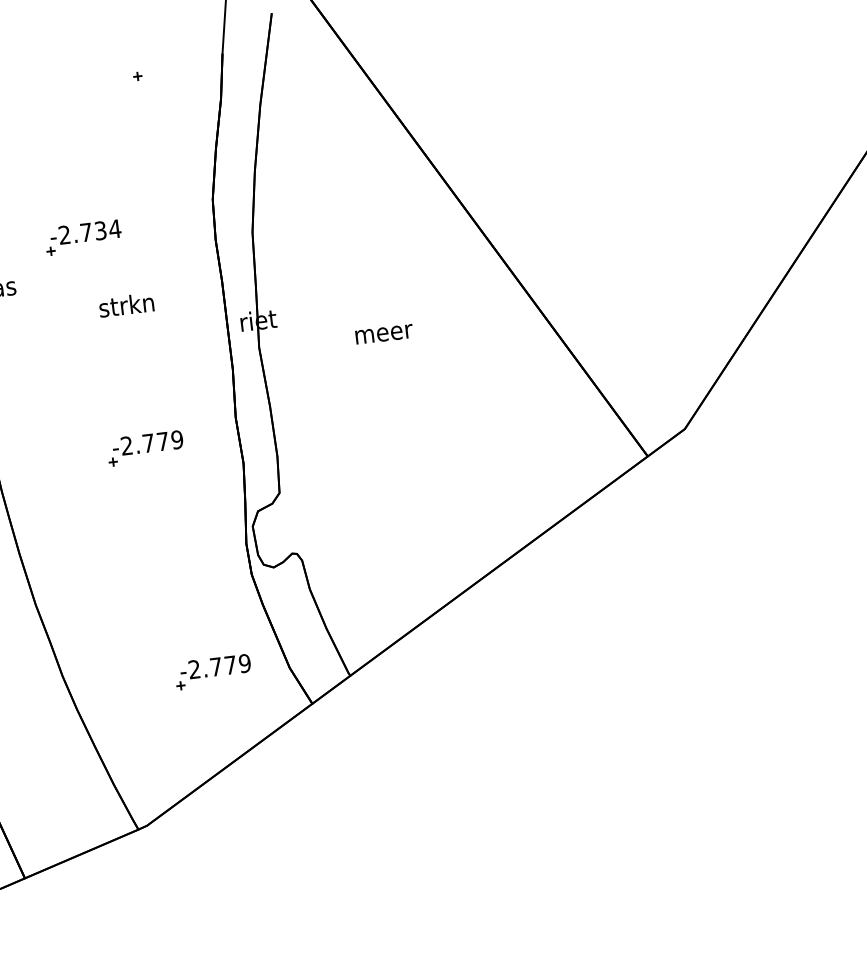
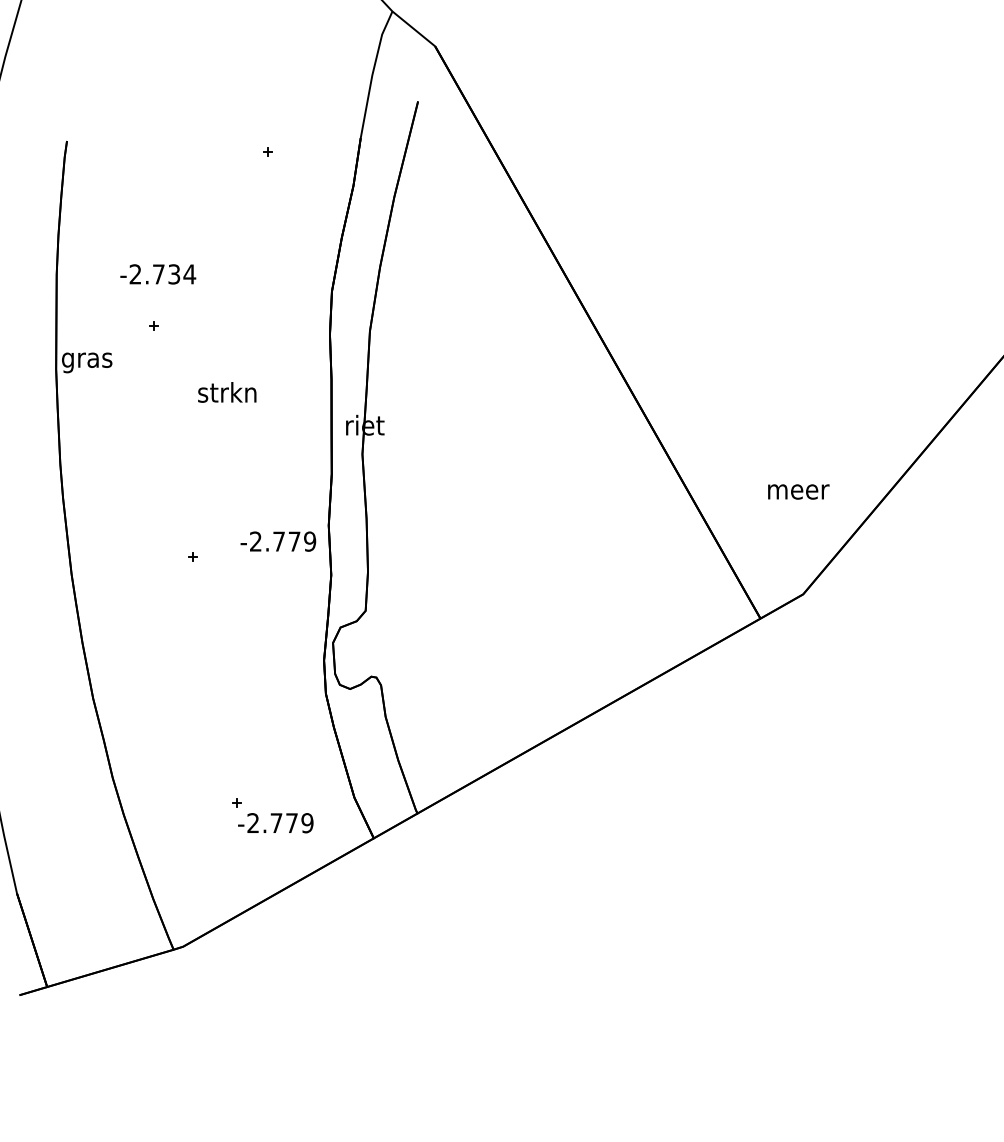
text: (86, 232) -> (158, 274), moved
text: (384, 333) -> (798, 491), moved
text: (147, 443) -> (278, 541), moved
text: (215, 667) -> (275, 823), moved

